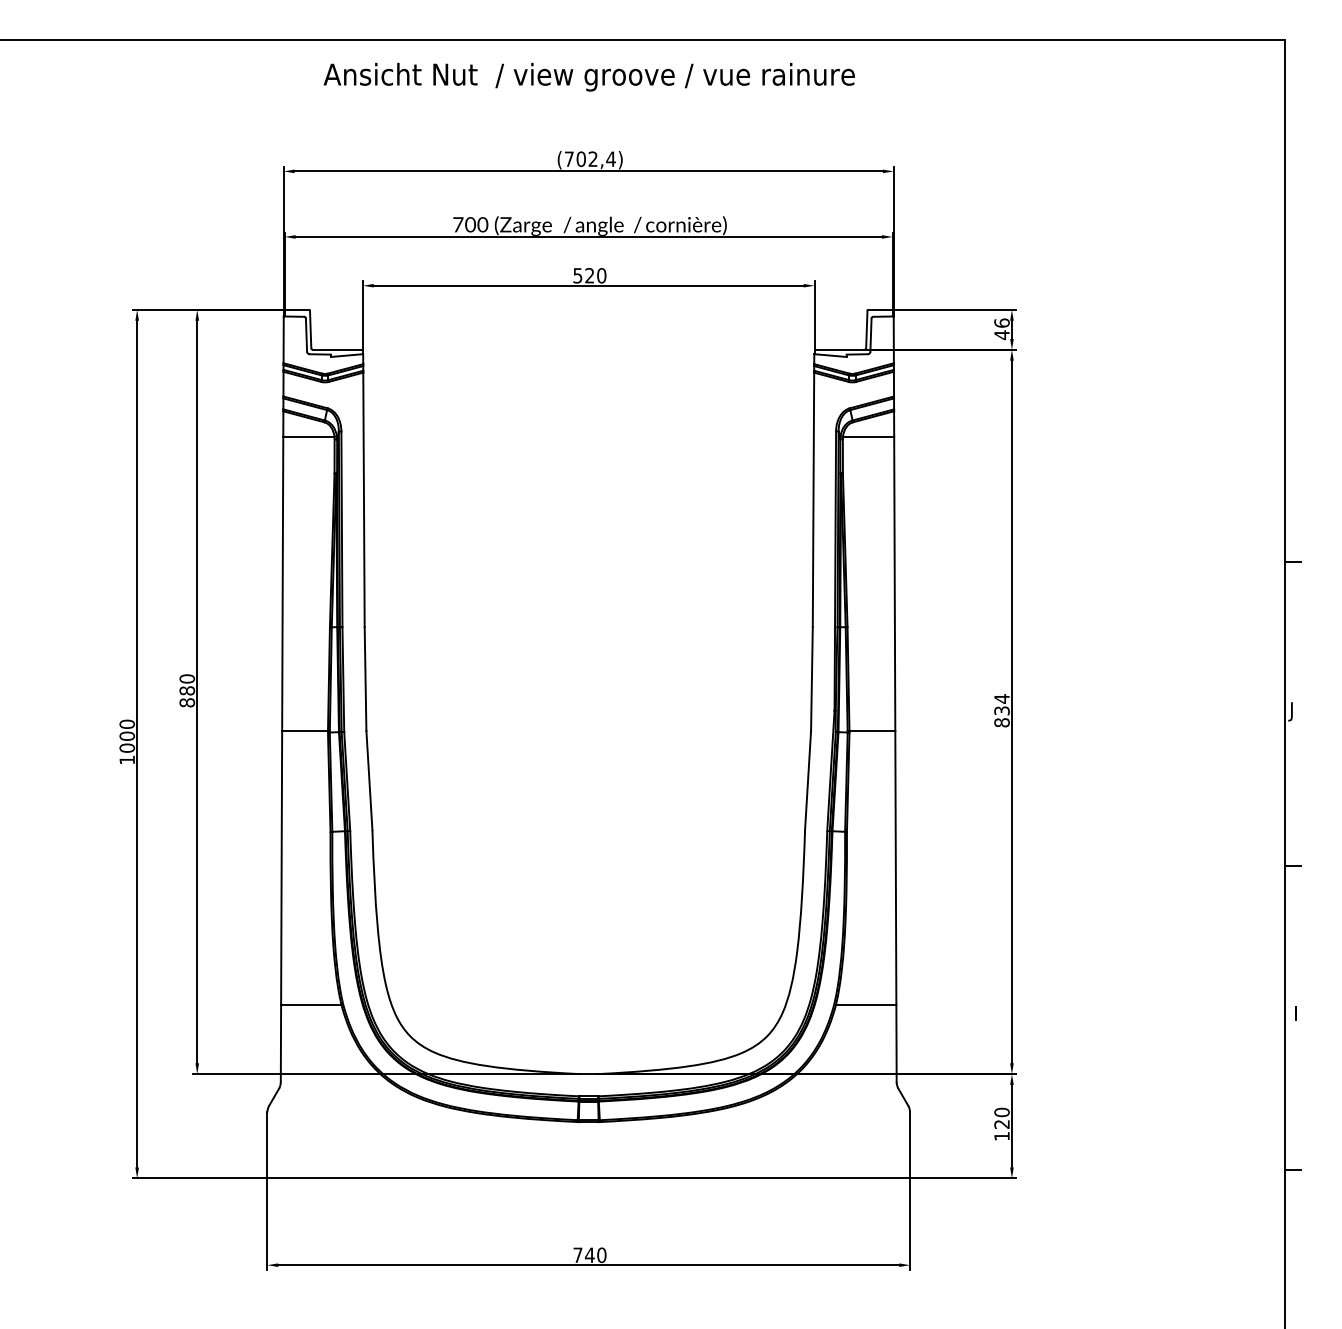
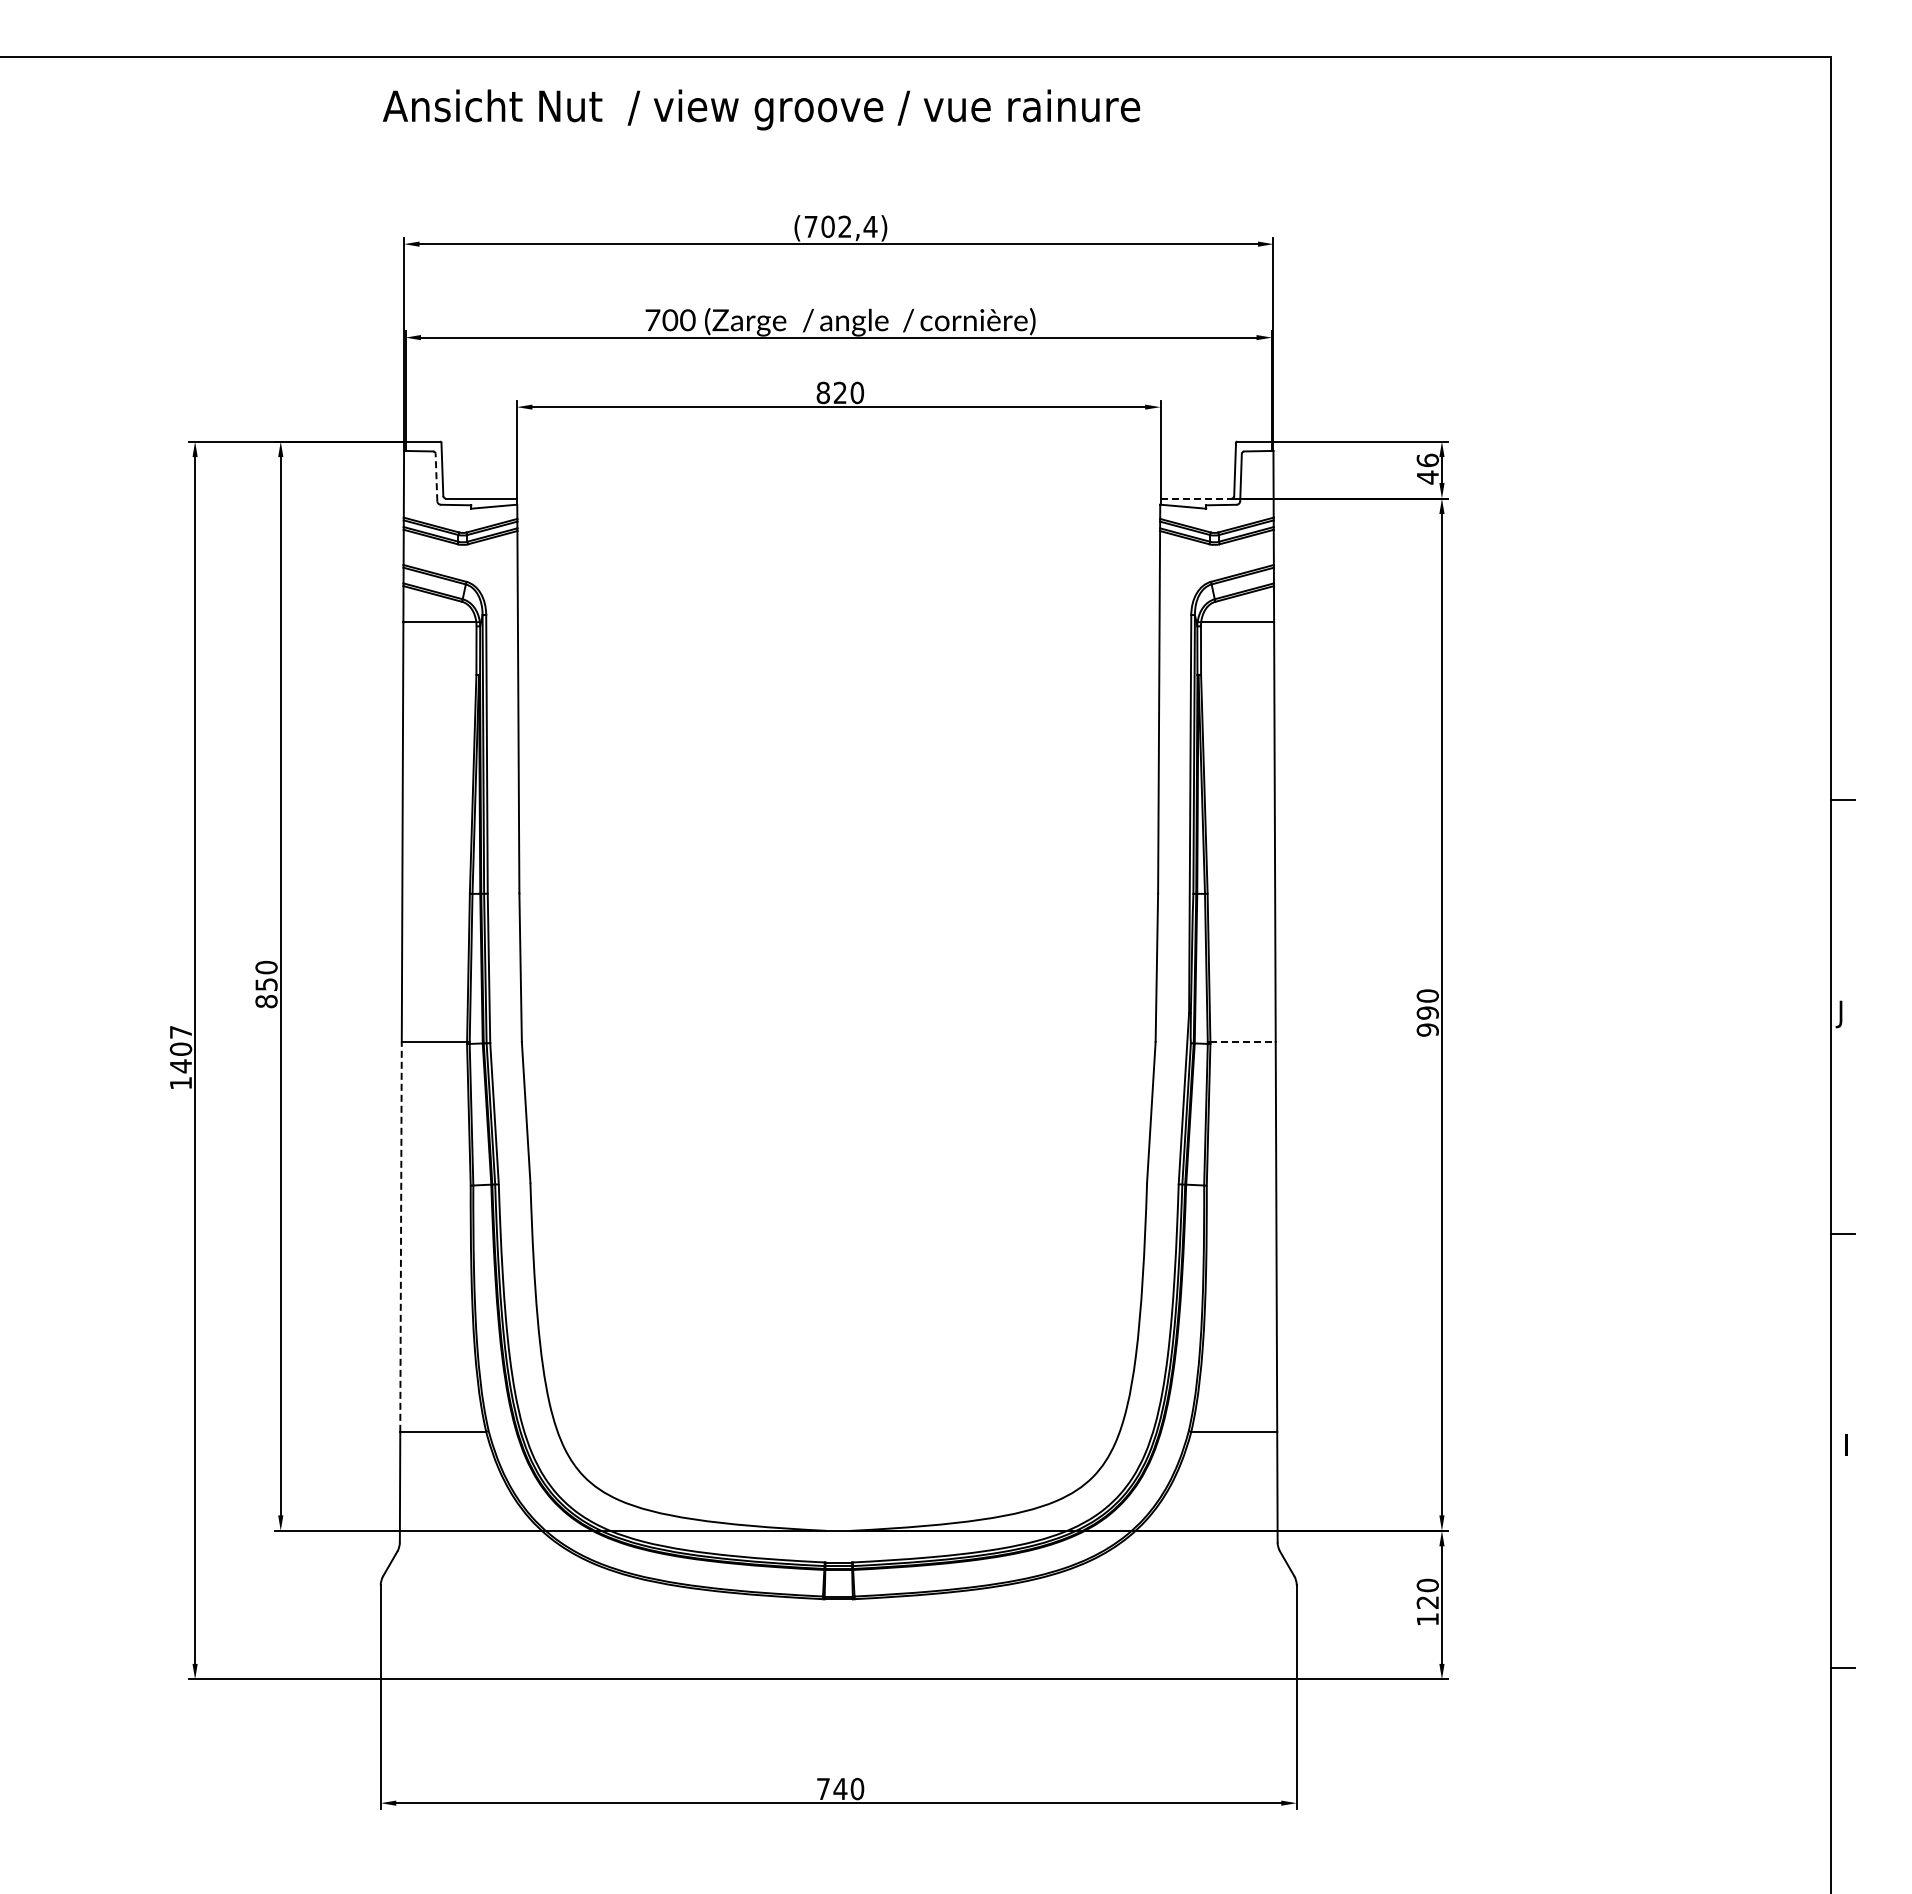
text: (589, 76) -> (761, 109), moved
text: (577, 275) -> (822, 392), 520 -> 820
line: (306, 335) -> (436, 477), solid -> dashed
line: (839, 349) -> (1196, 498), solid -> dashed
text: (187, 690) -> (266, 984), 880 -> 850
text: (1001, 710) -> (1427, 1012), 834 -> 990
line: (872, 730) -> (1243, 1041), solid -> dashed
text: (126, 736) -> (180, 1049), 1000 -> 1407
line: (281, 867) -> (401, 1236), solid -> dashed

